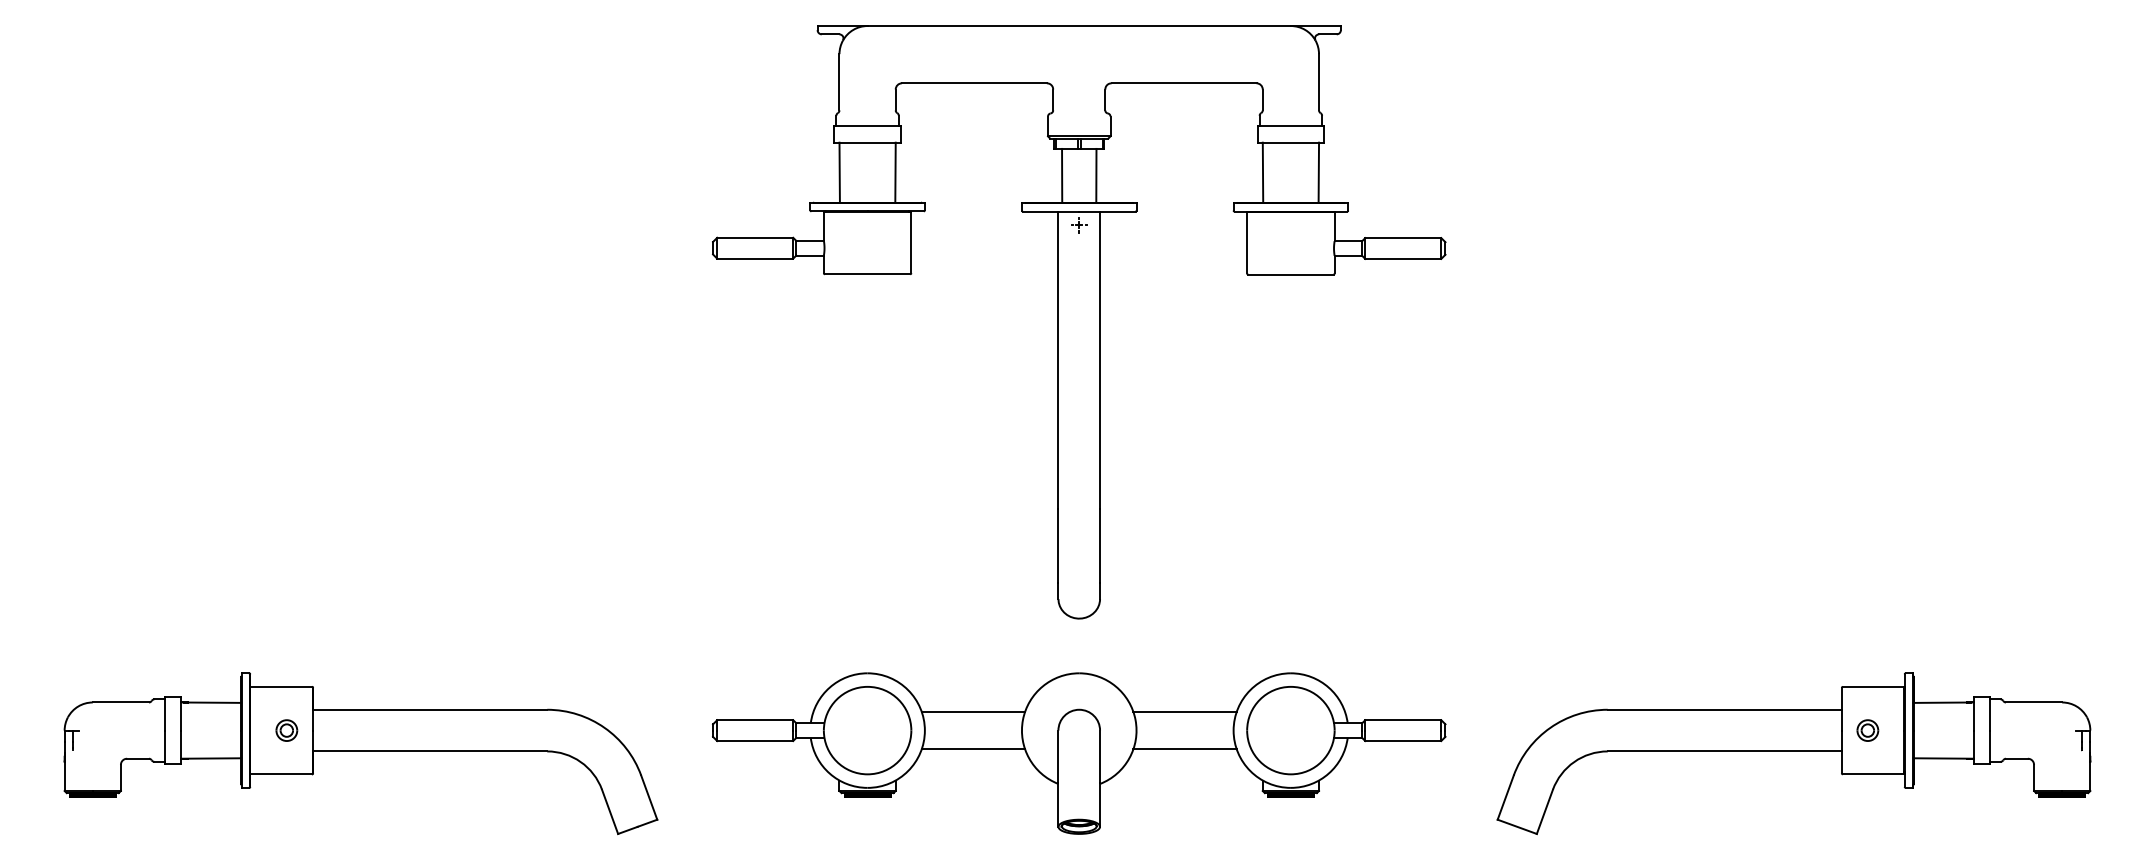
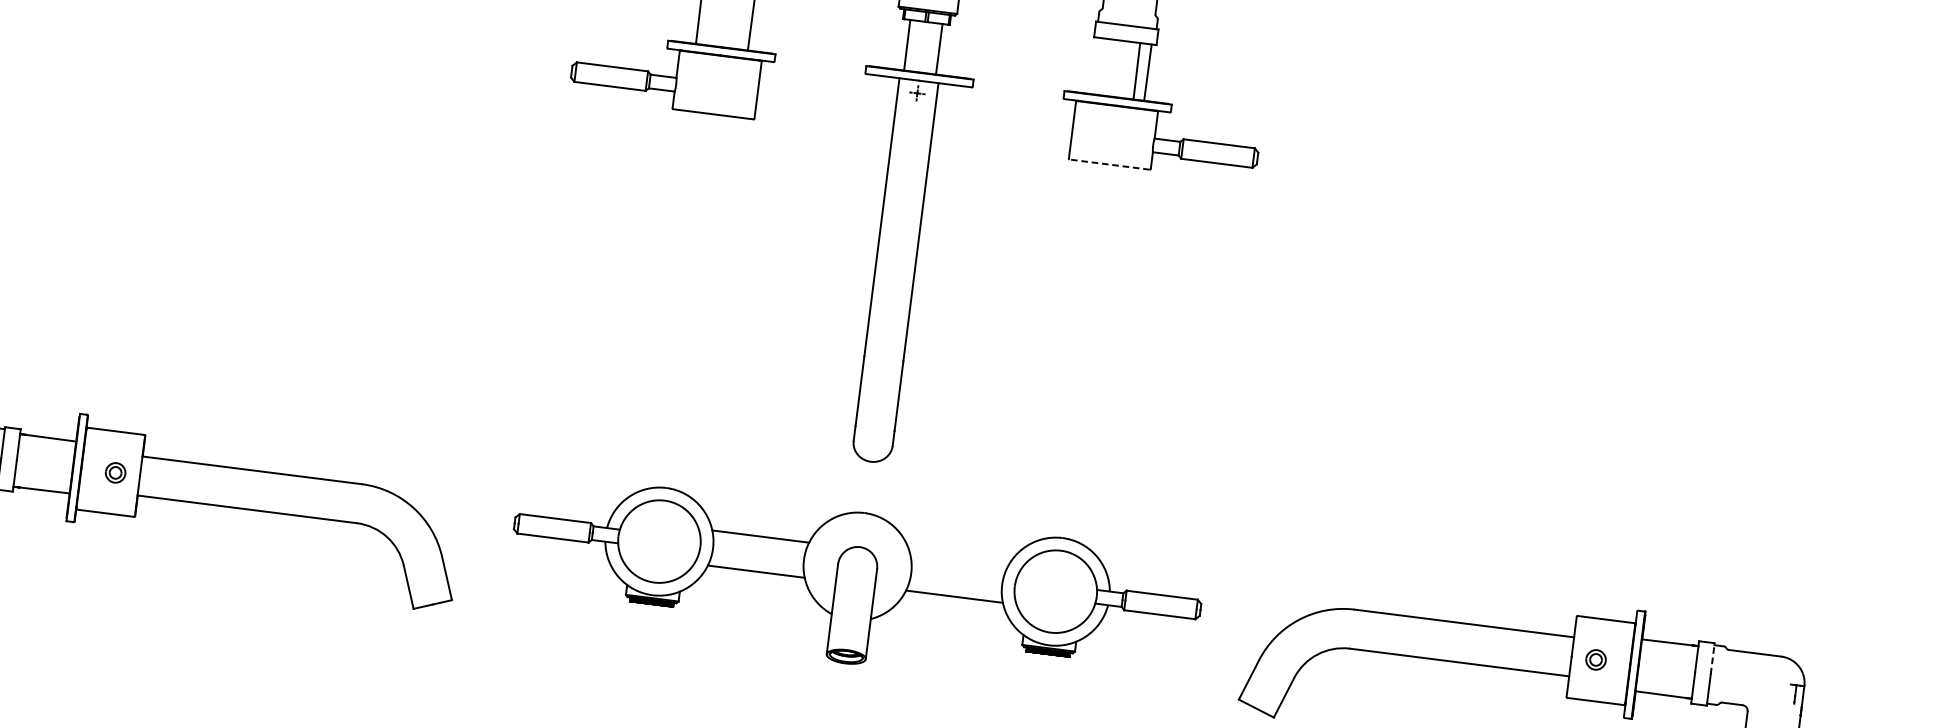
line: (1262, 172) -> (1136, 70), moved
line: (1290, 274) -> (1109, 164), solid -> dashed
line: (1184, 711) -> (958, 561), removed
line: (1990, 713) -> (1712, 658), solid -> dashed

